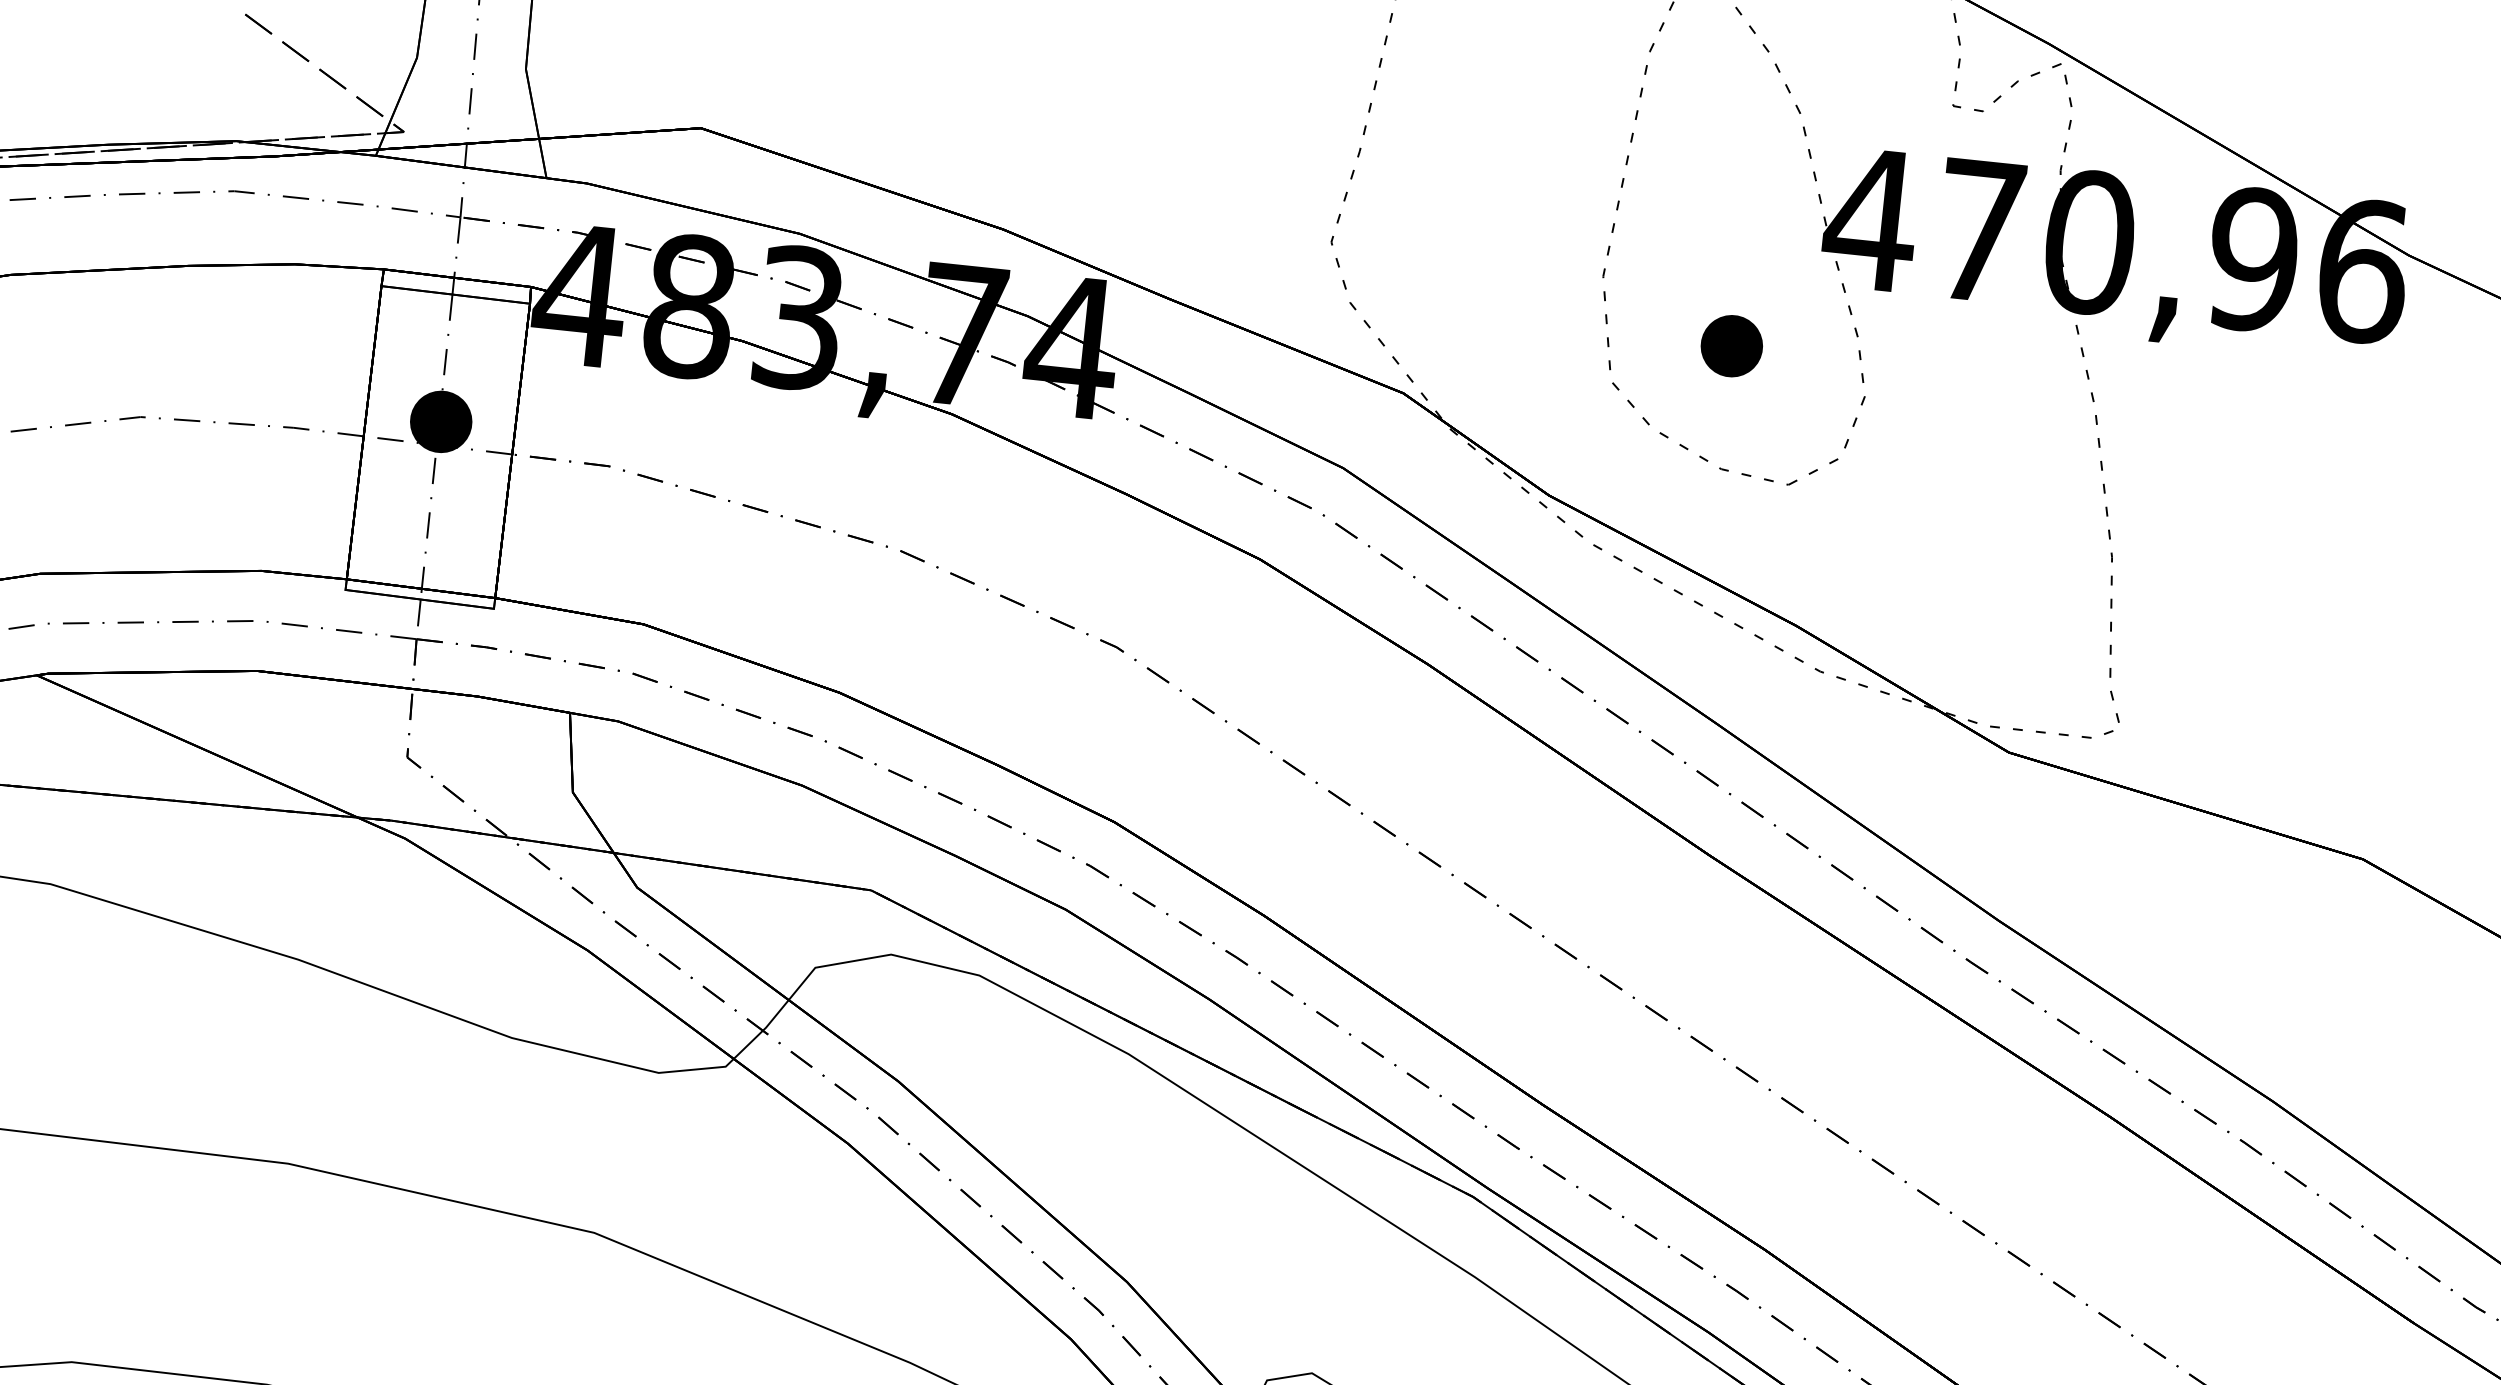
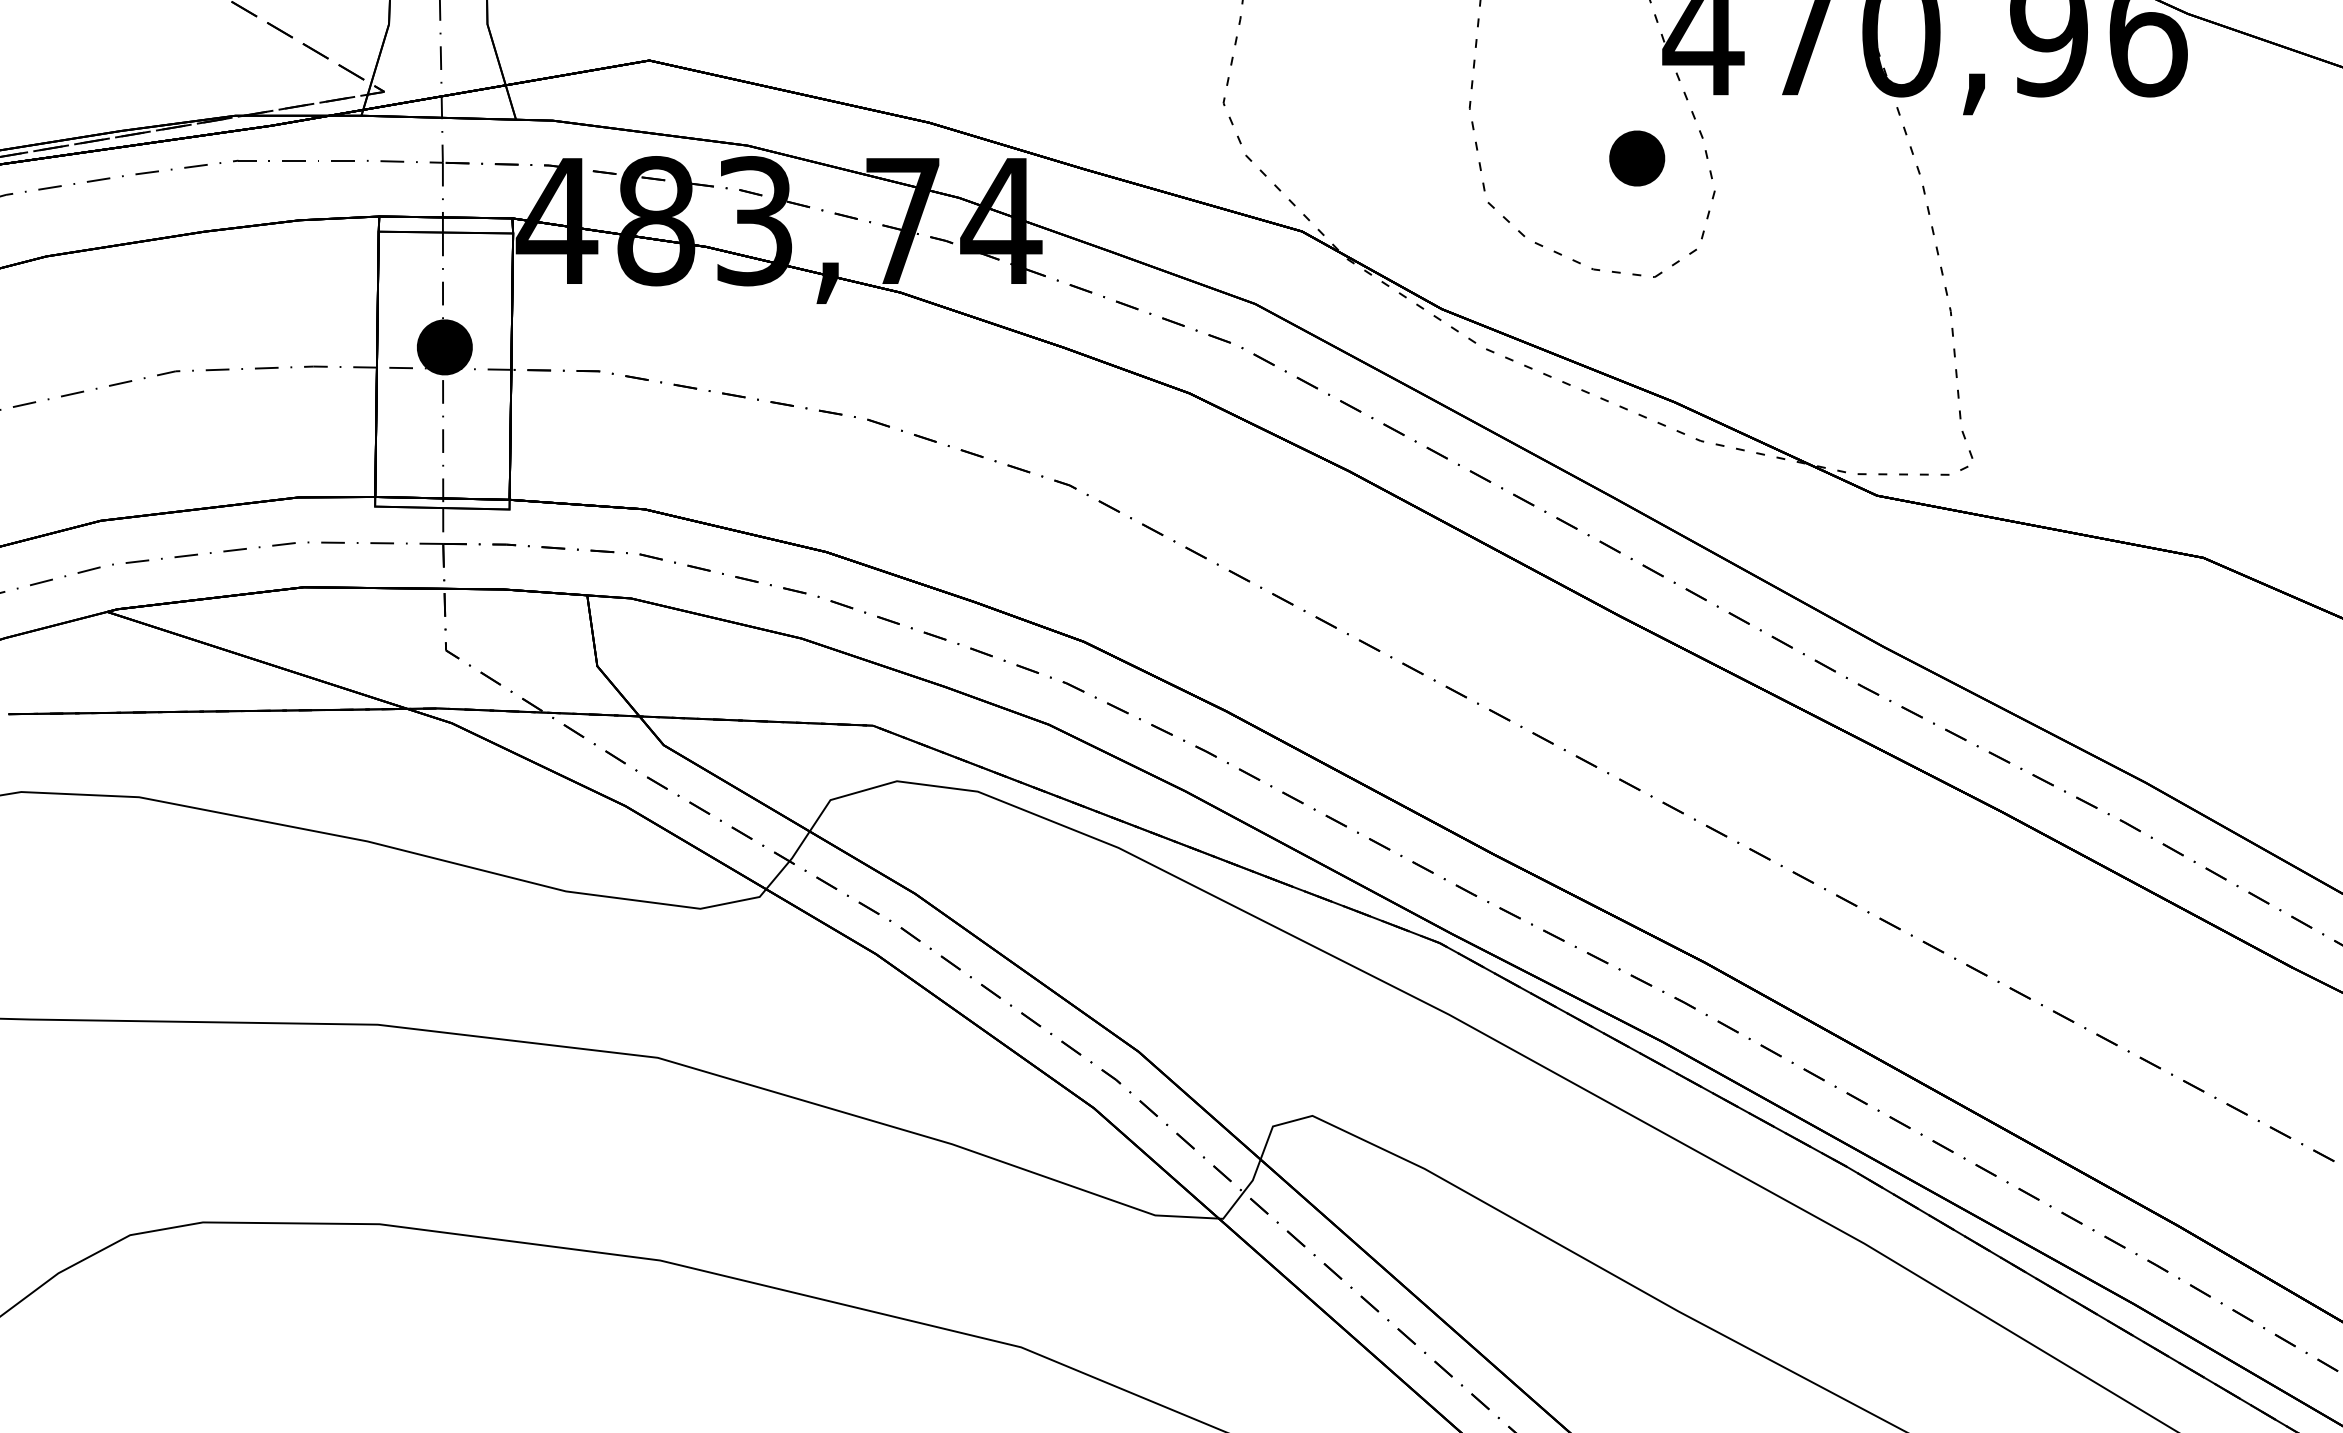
part: (1732, 346) -> (1637, 158), moved

